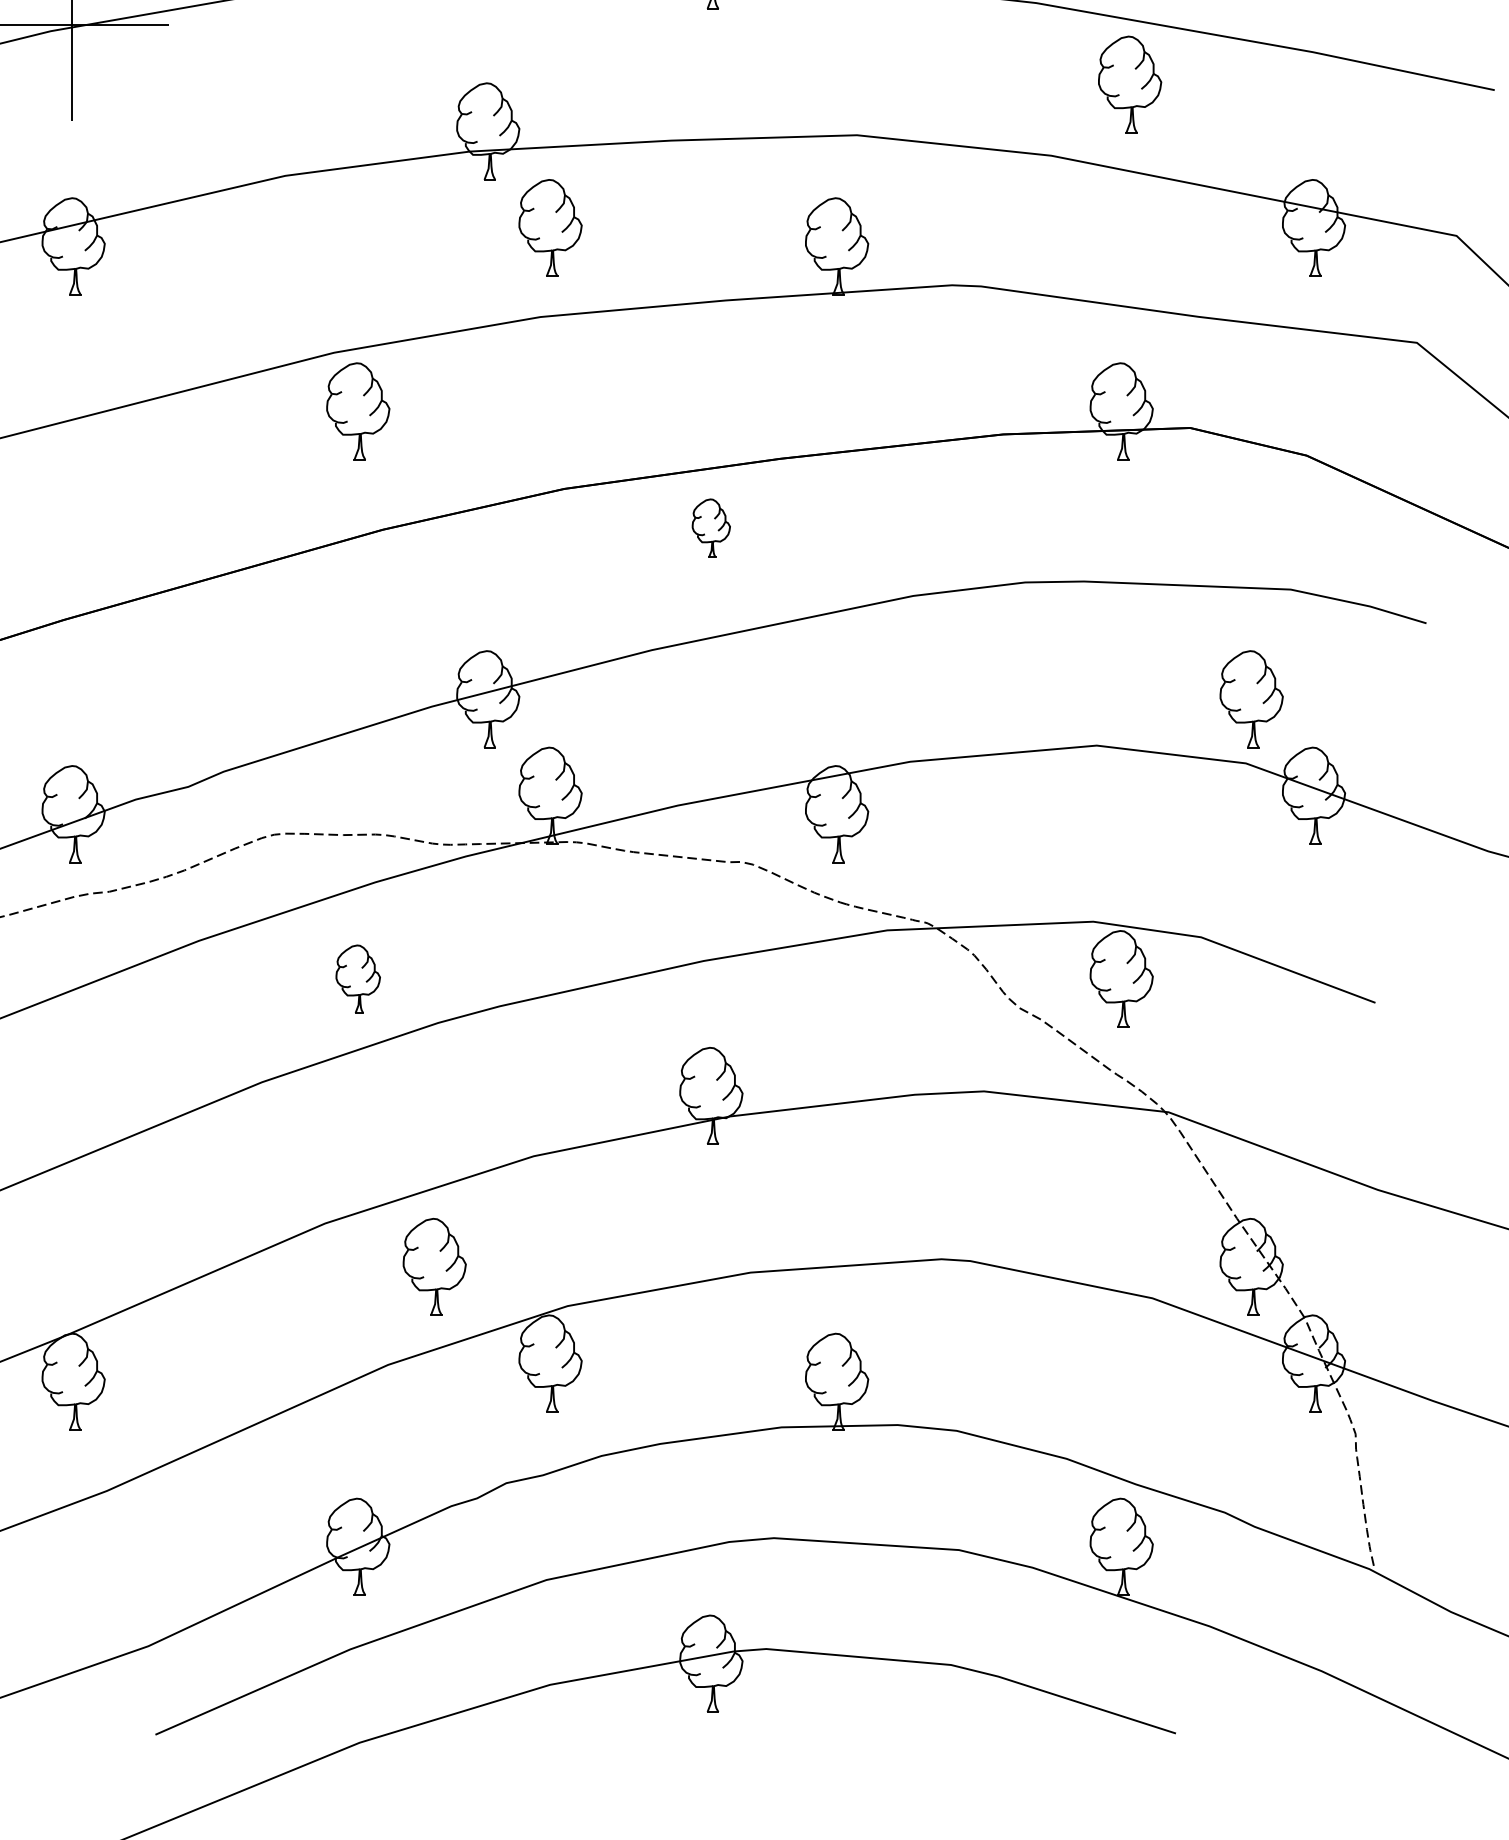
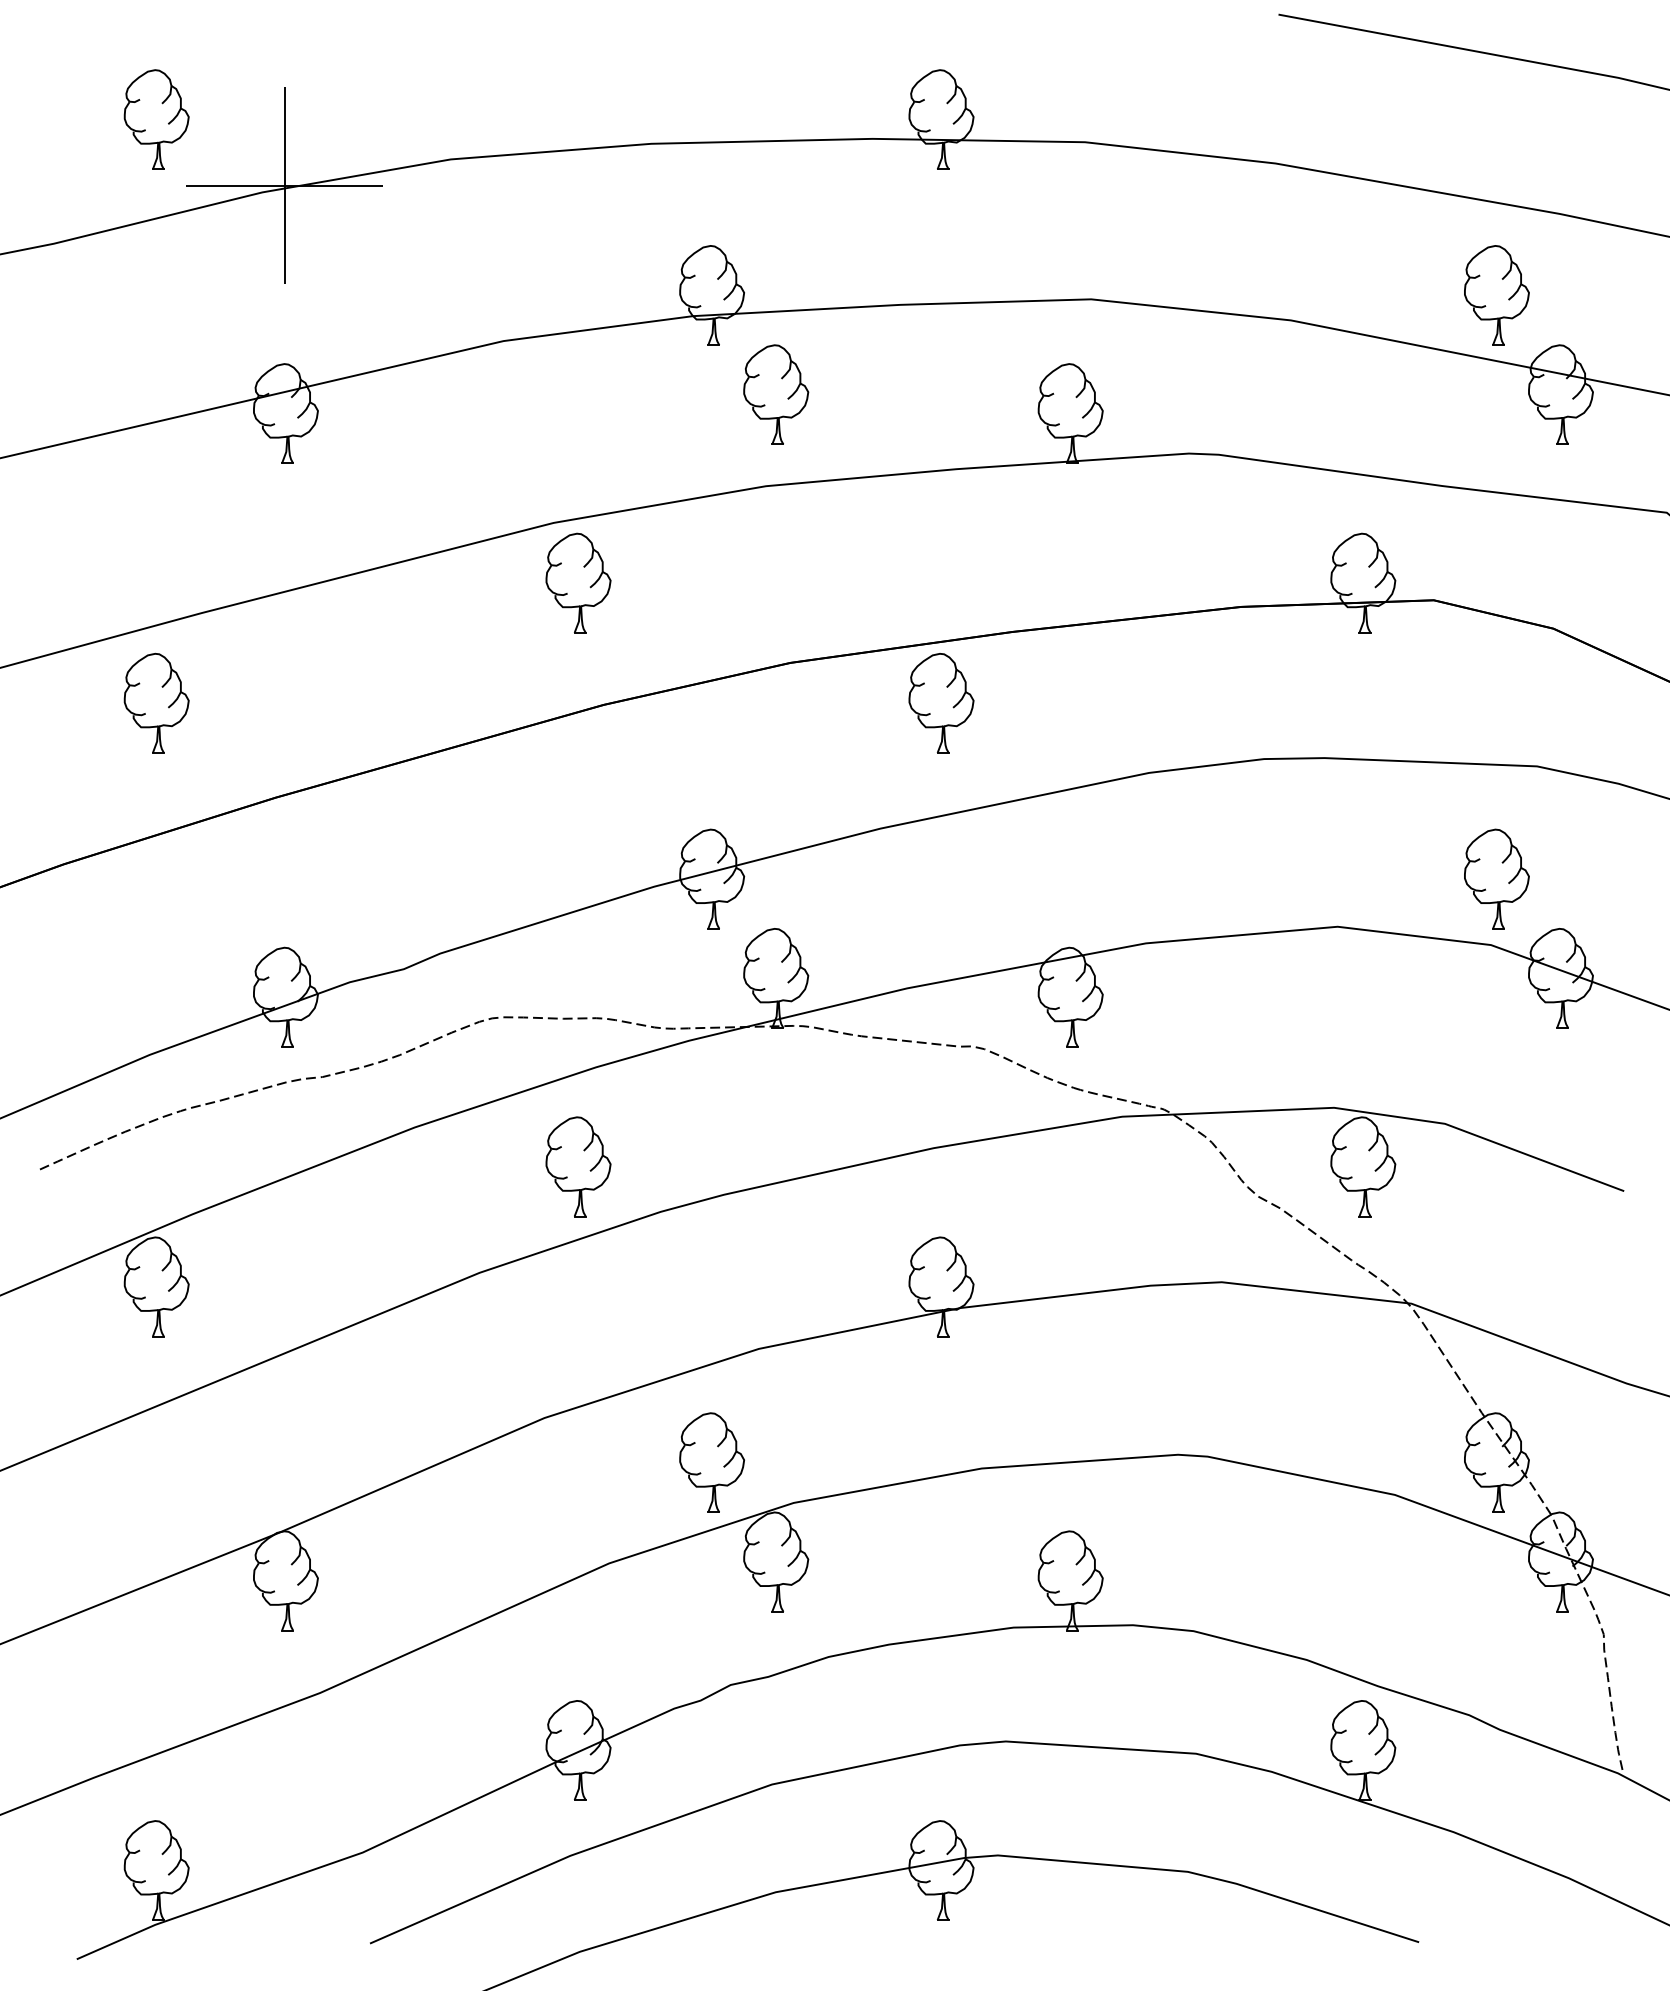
part: (1129, 84) -> (1496, 295), moved
part: (711, 528) -> (941, 703), size x1.67
part: (358, 978) -> (578, 1166), size x1.43
part: (434, 1266) -> (711, 1462), moved

